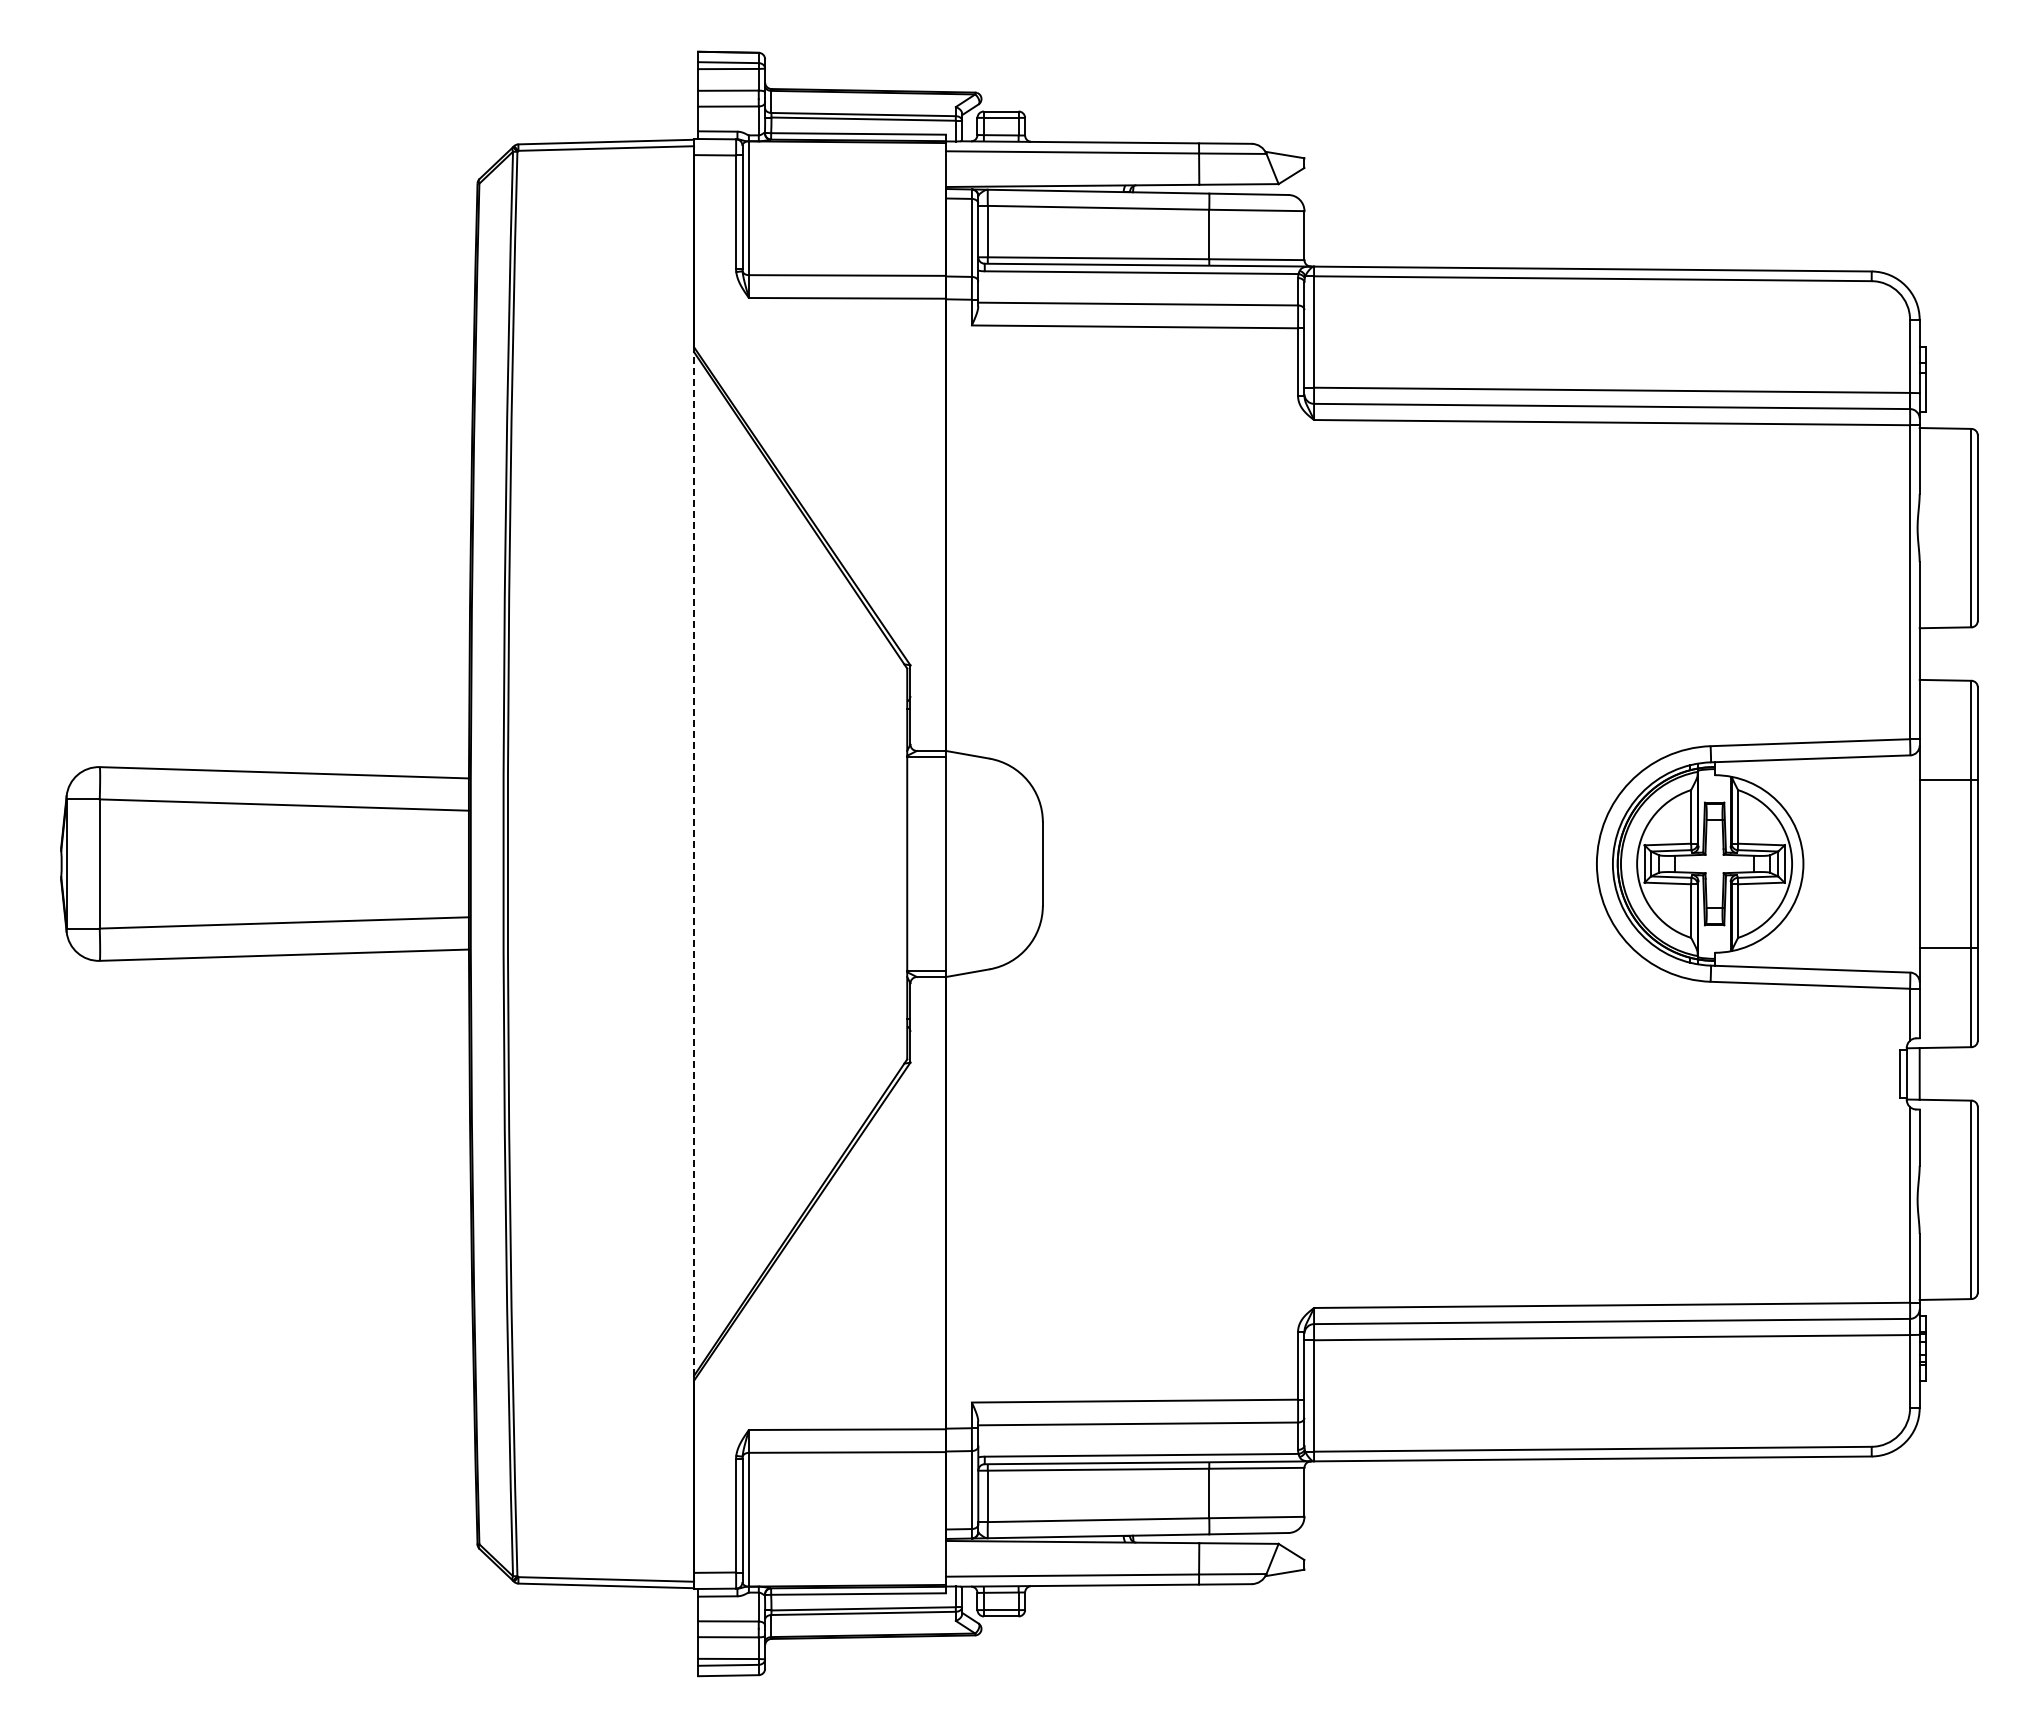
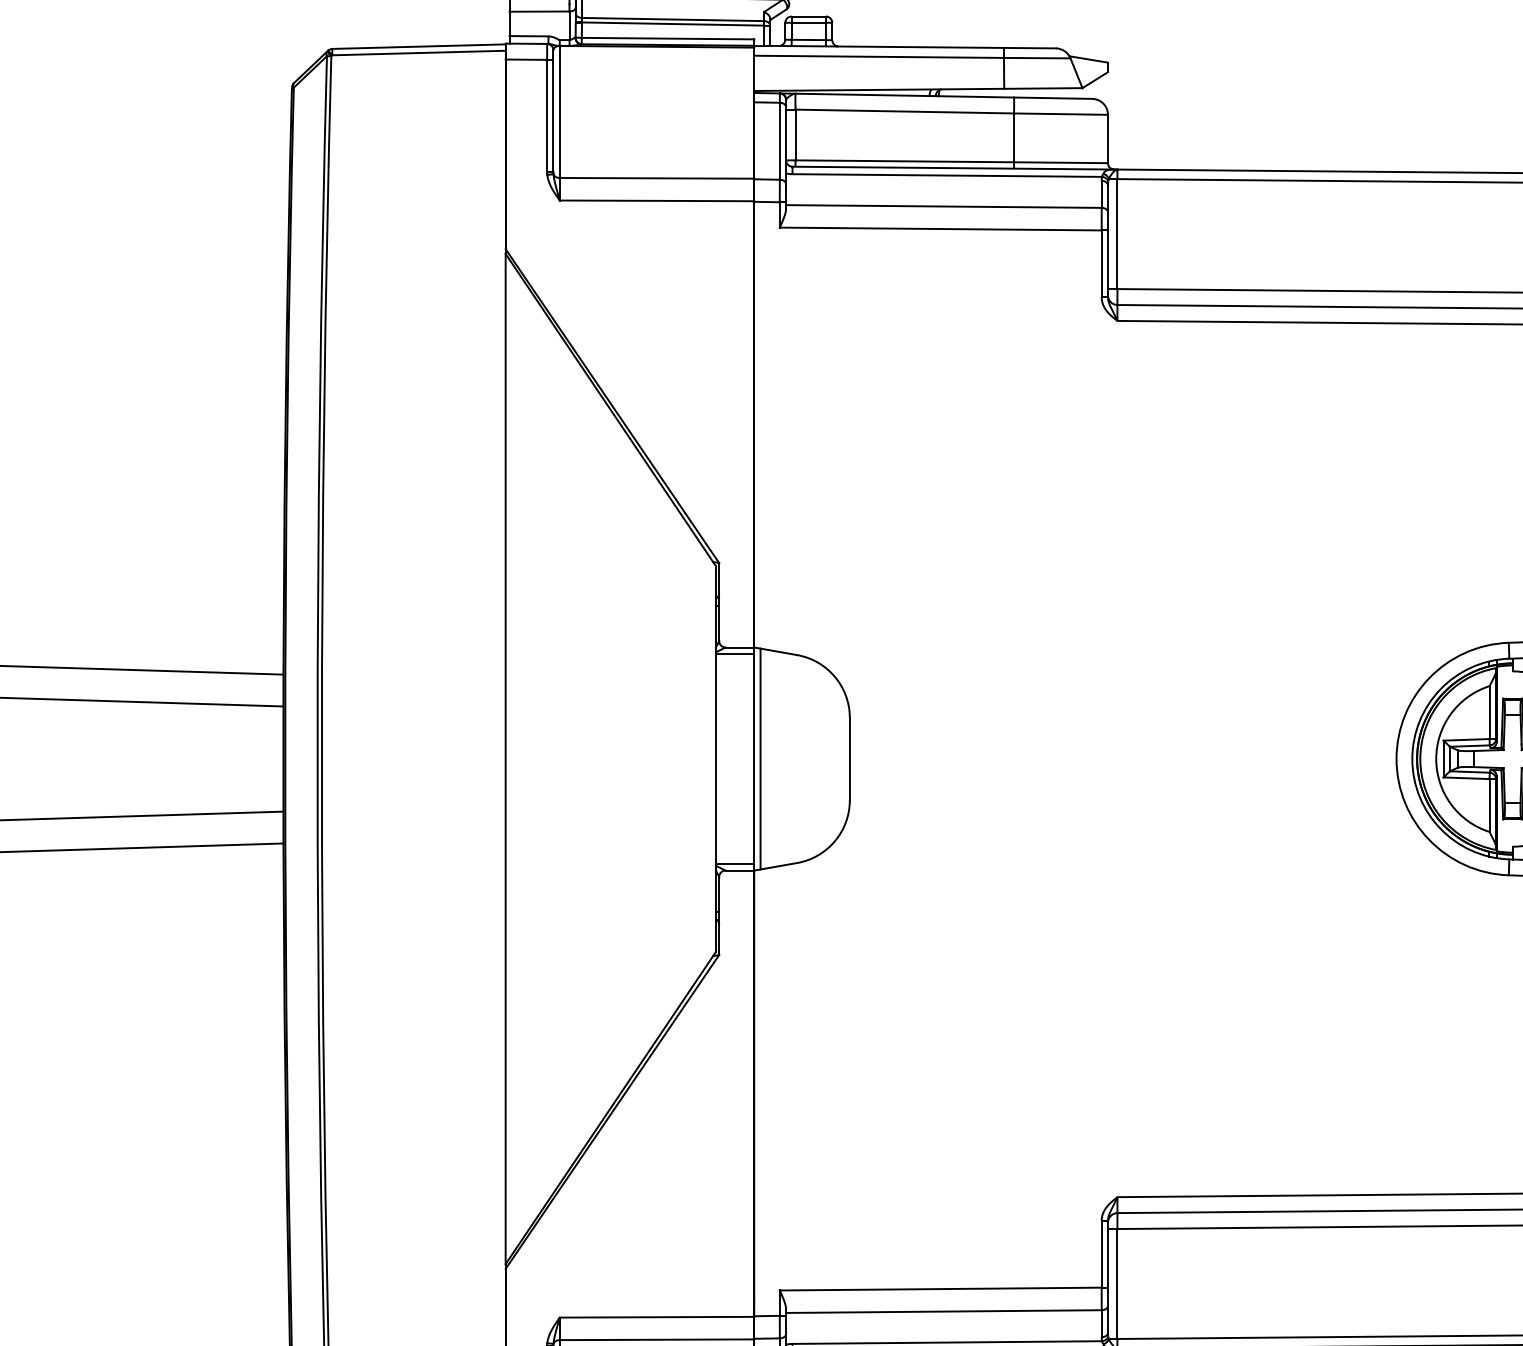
line: (952, 863) -> (760, 758), added
line: (694, 864) -> (506, 759), dashed -> solid

